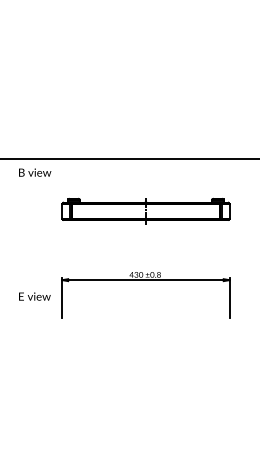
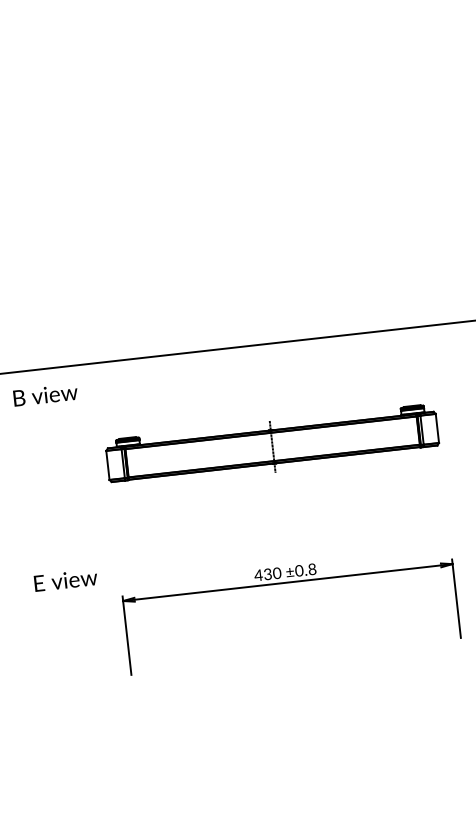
text: (34, 296) -> (65, 580), moved

